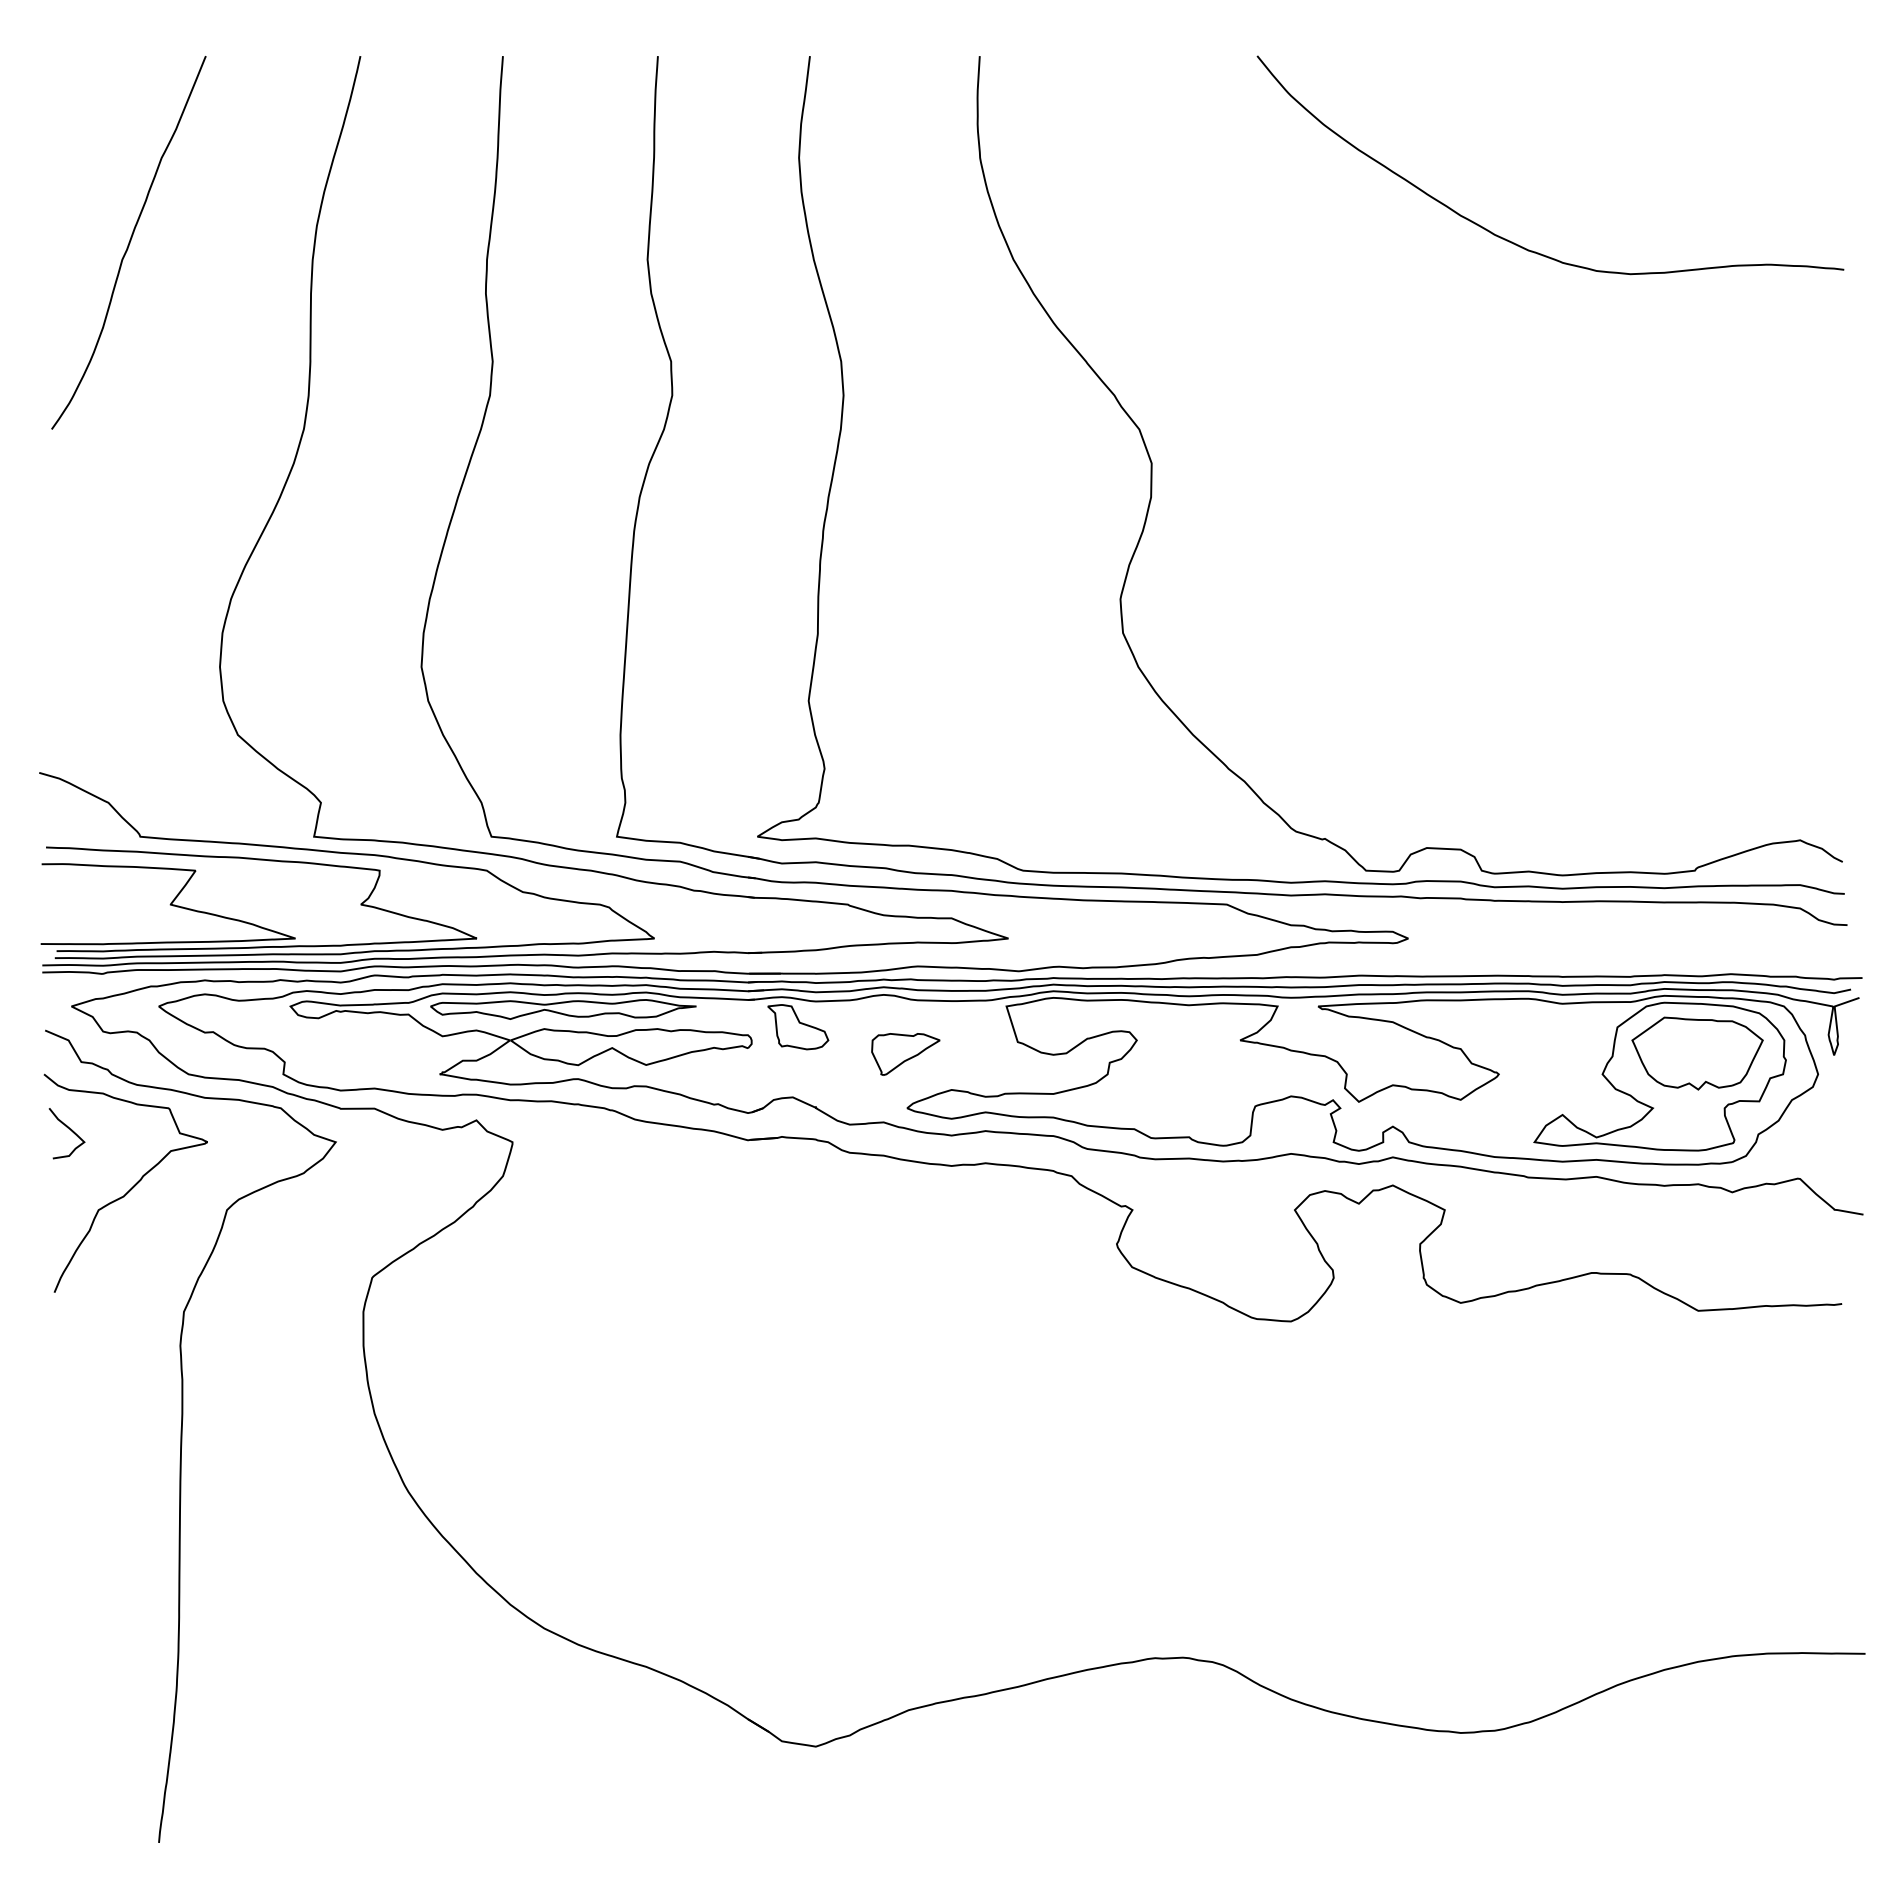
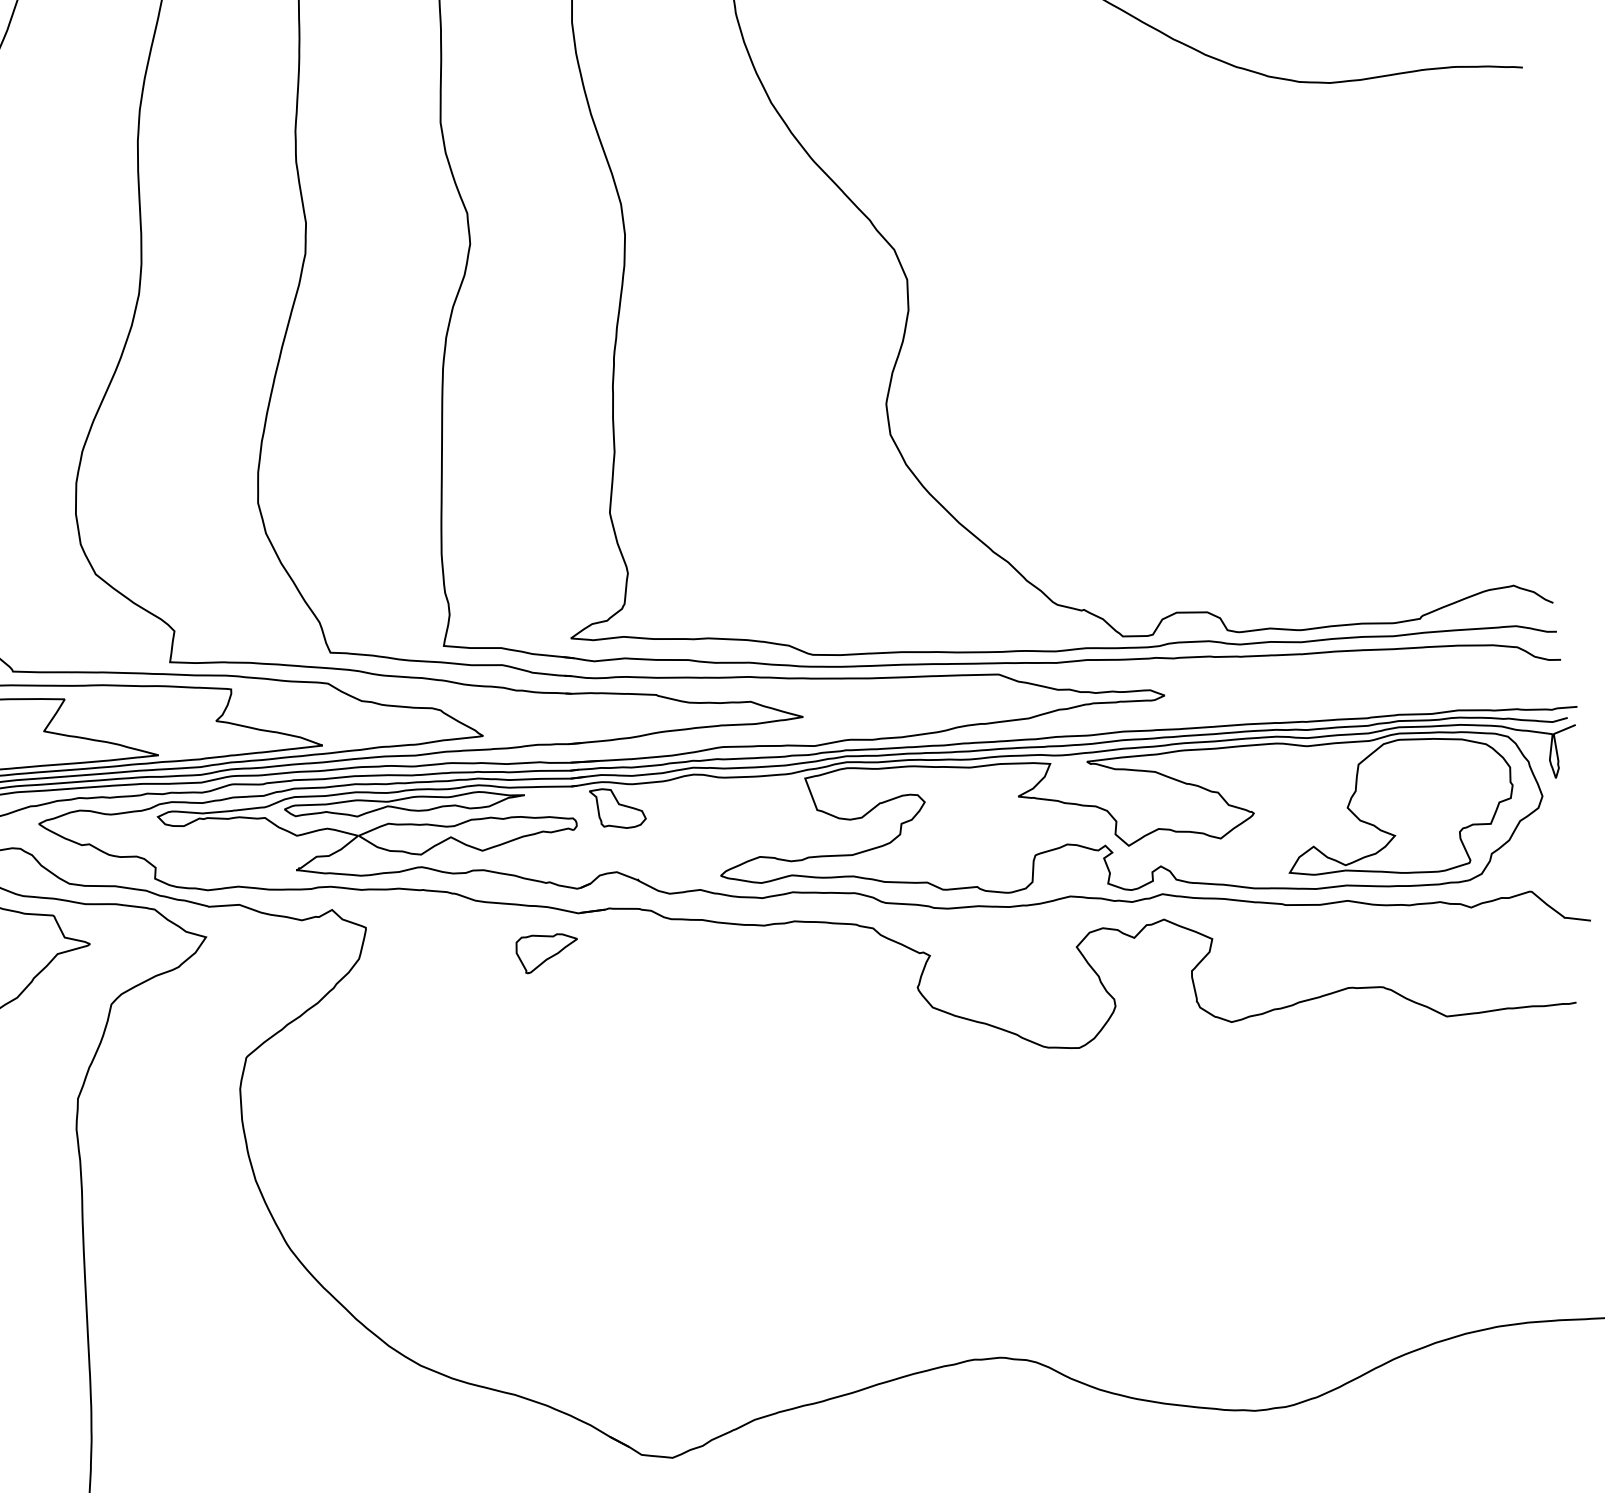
part: (1697, 1053) -> (1432, 783), removed
part: (905, 1054) -> (547, 953), moved

